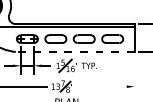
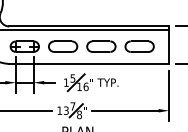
line: (74, 51) -> (88, 63), dashed -> solid
line: (134, 75) -> (169, 95), added
line: (101, 86) -> (124, 110), added

